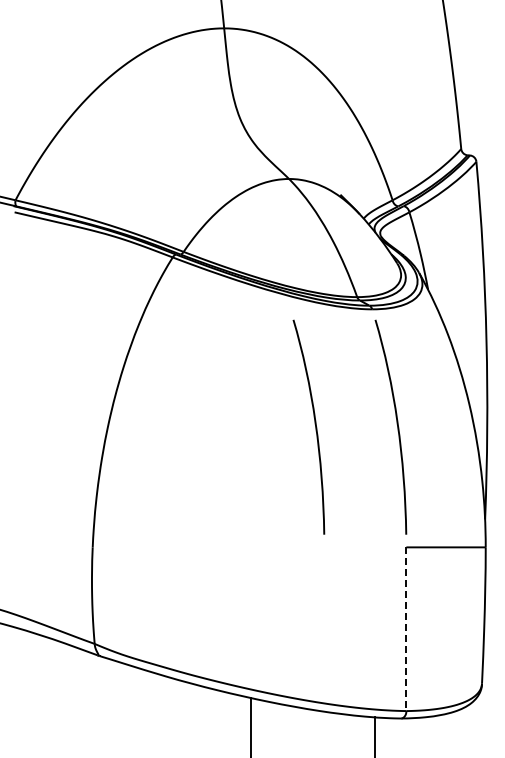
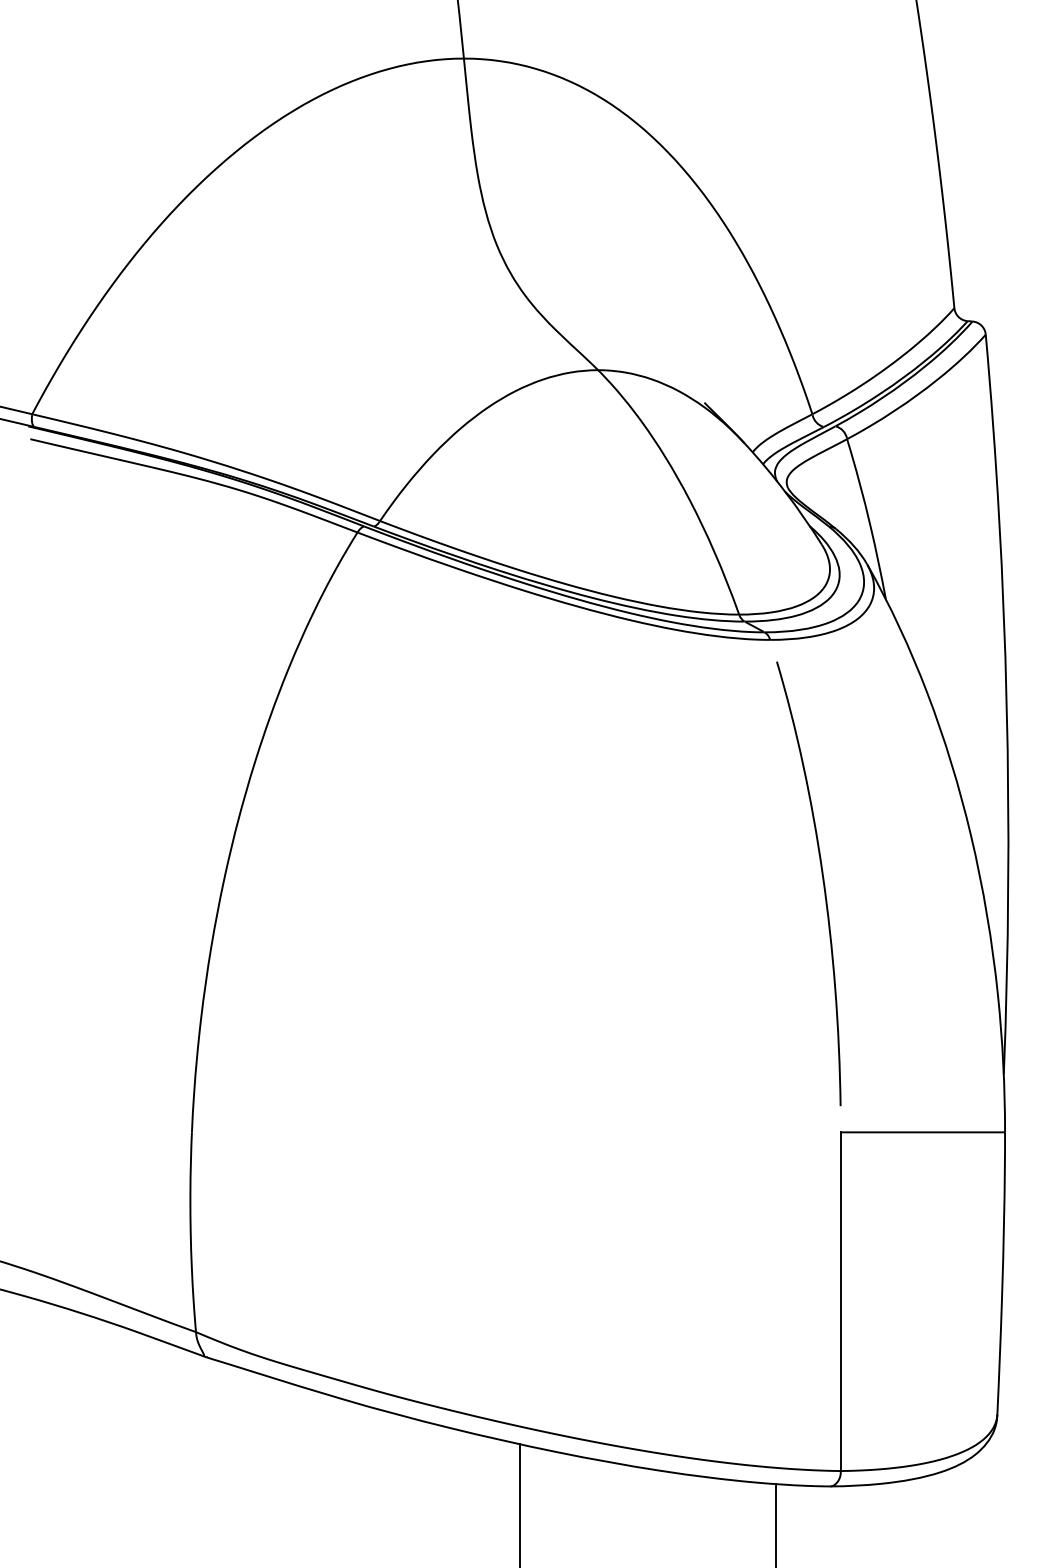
curve: (314, 424) -> (650, 878), removed
line: (406, 629) -> (841, 1302), dashed -> solid

